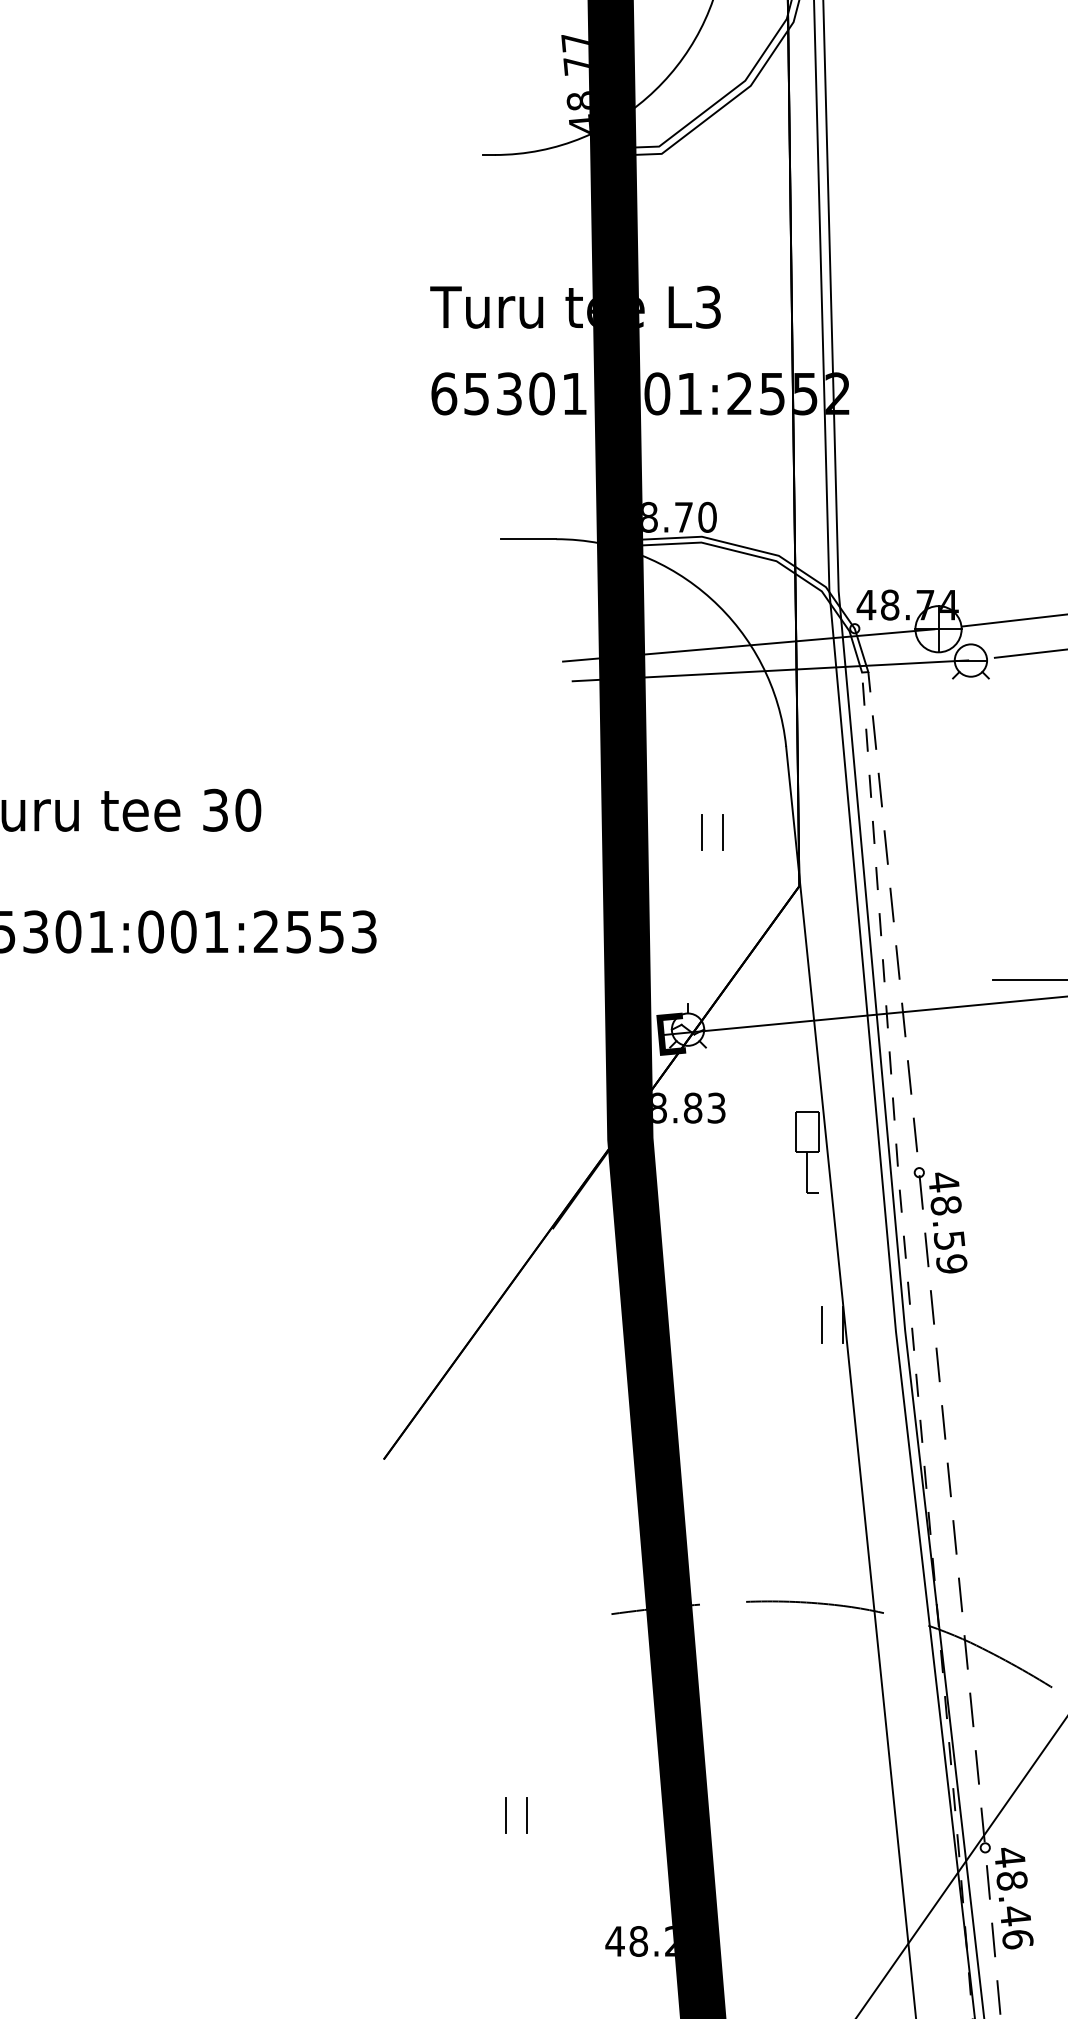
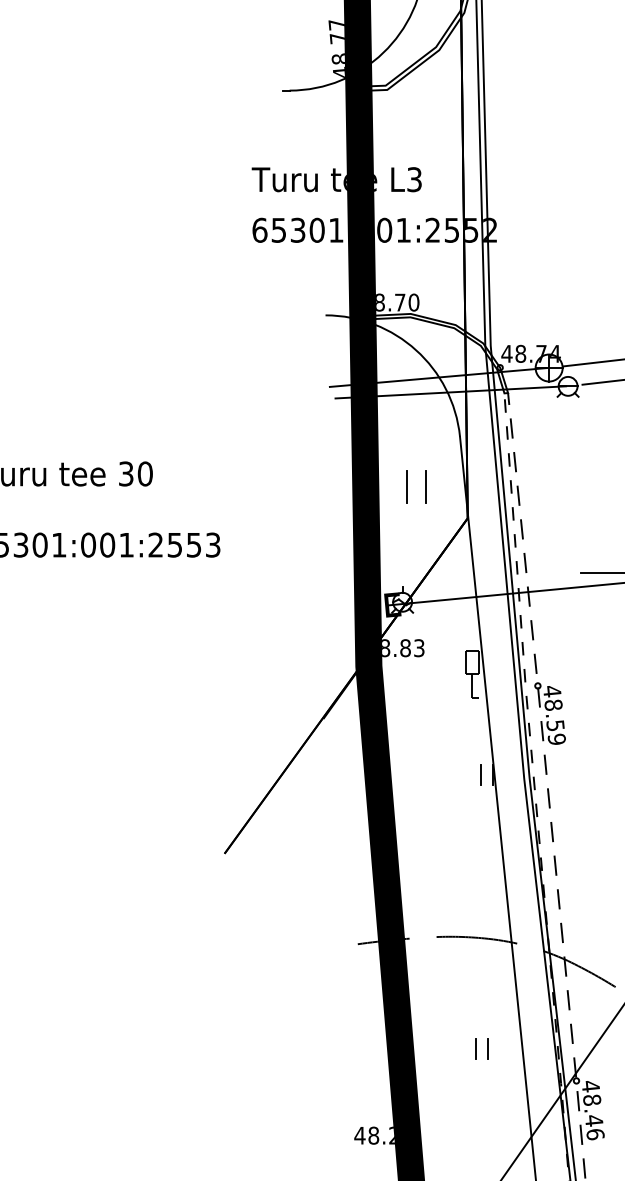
line: (528, 539) -> (309, 315), removed
part: (711, 831) -> (416, 486), size x1.6
part: (515, 1814) -> (481, 1048), moved

